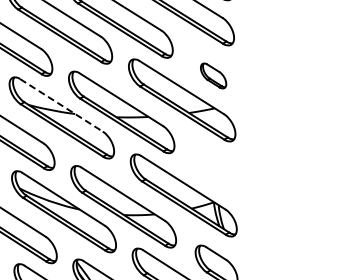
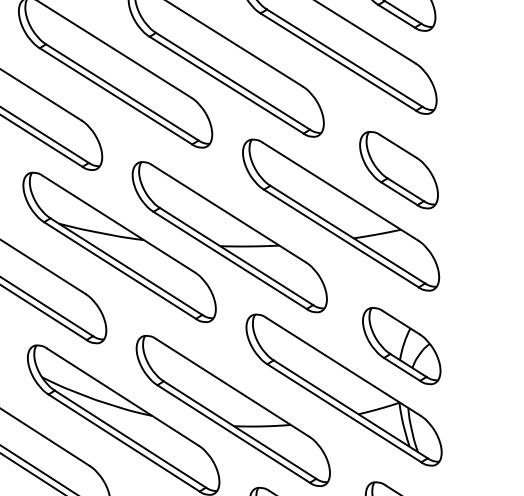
part: (213, 75) -> (398, 169), size x1.67
line: (61, 105) -> (118, 224), dashed -> solid
part: (215, 171) -> (402, 345), added

